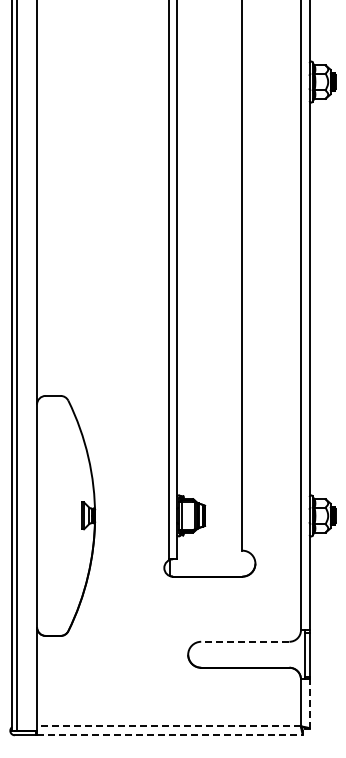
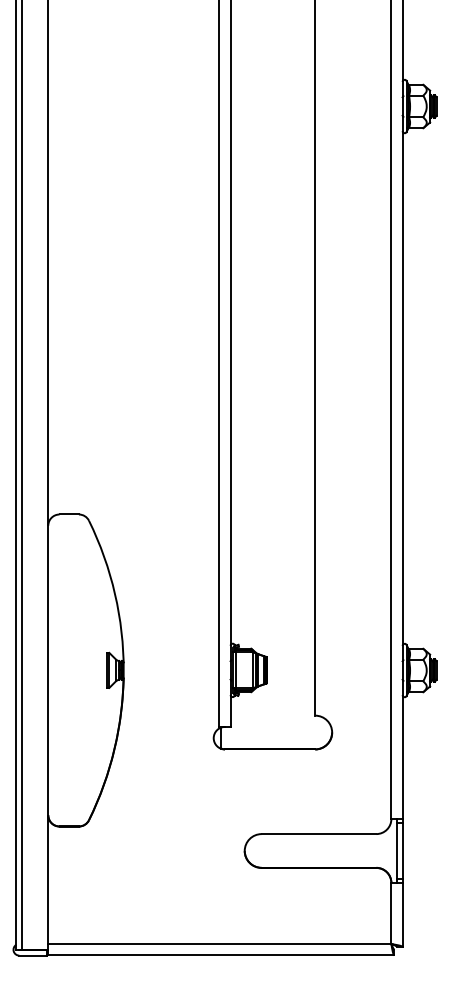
line: (244, 641) -> (317, 833), dashed -> solid
line: (309, 704) -> (402, 915), dashed -> solid
line: (169, 726) -> (220, 944), dashed -> solid
line: (170, 735) -> (221, 955), dashed -> solid

